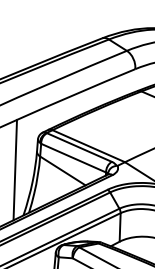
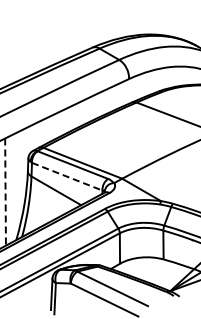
line: (73, 157) -> (67, 176), solid -> dashed
line: (15, 170) -> (5, 192), solid -> dashed

